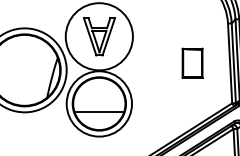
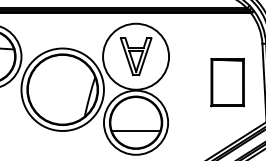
part: (192, 62) -> (227, 82), size x1.67

